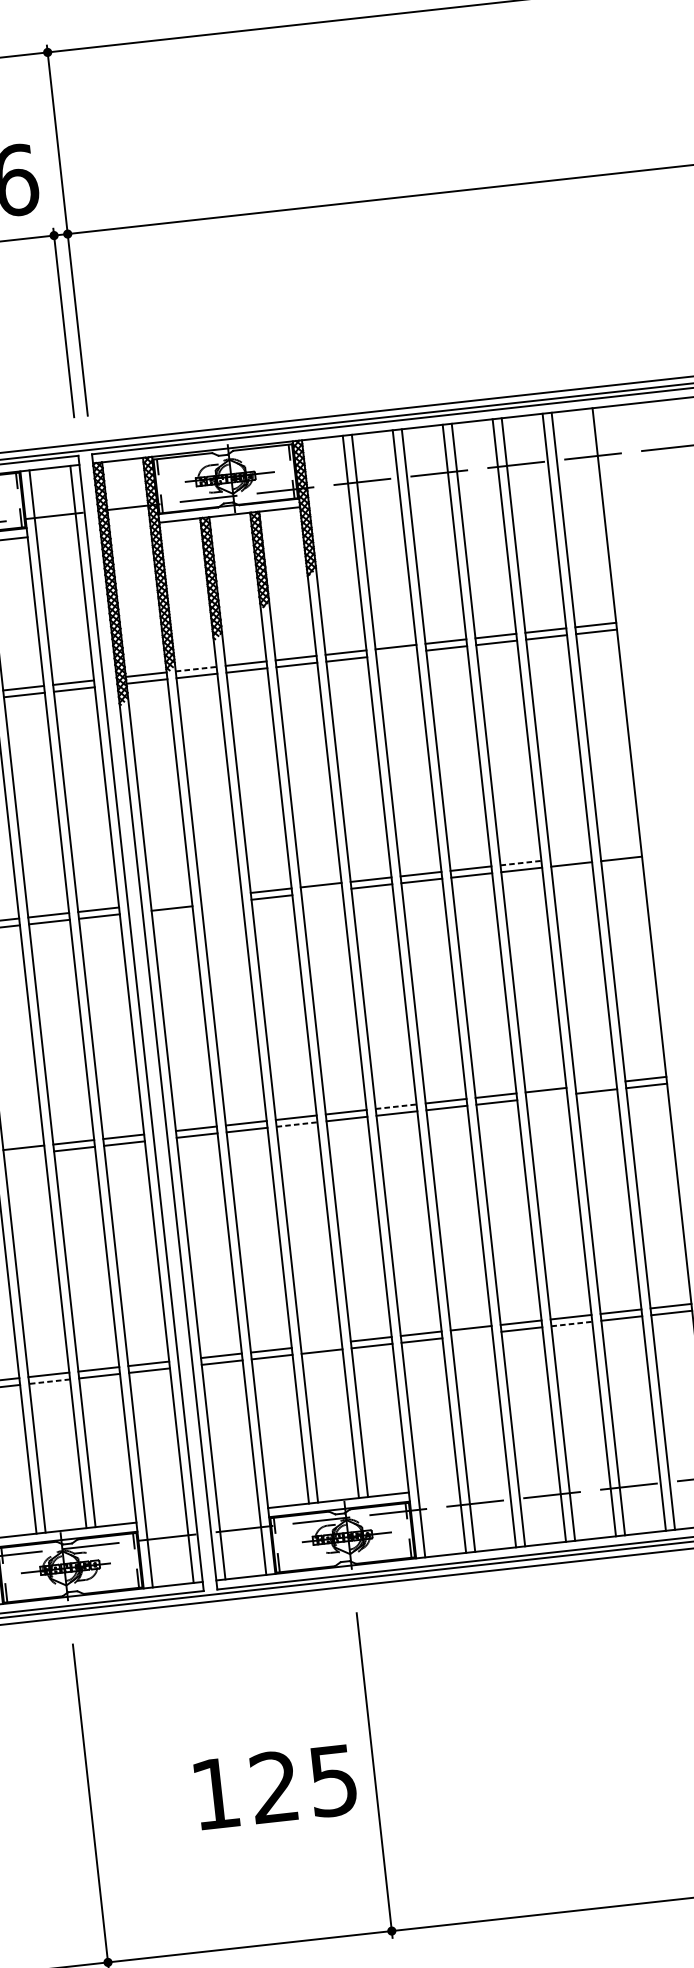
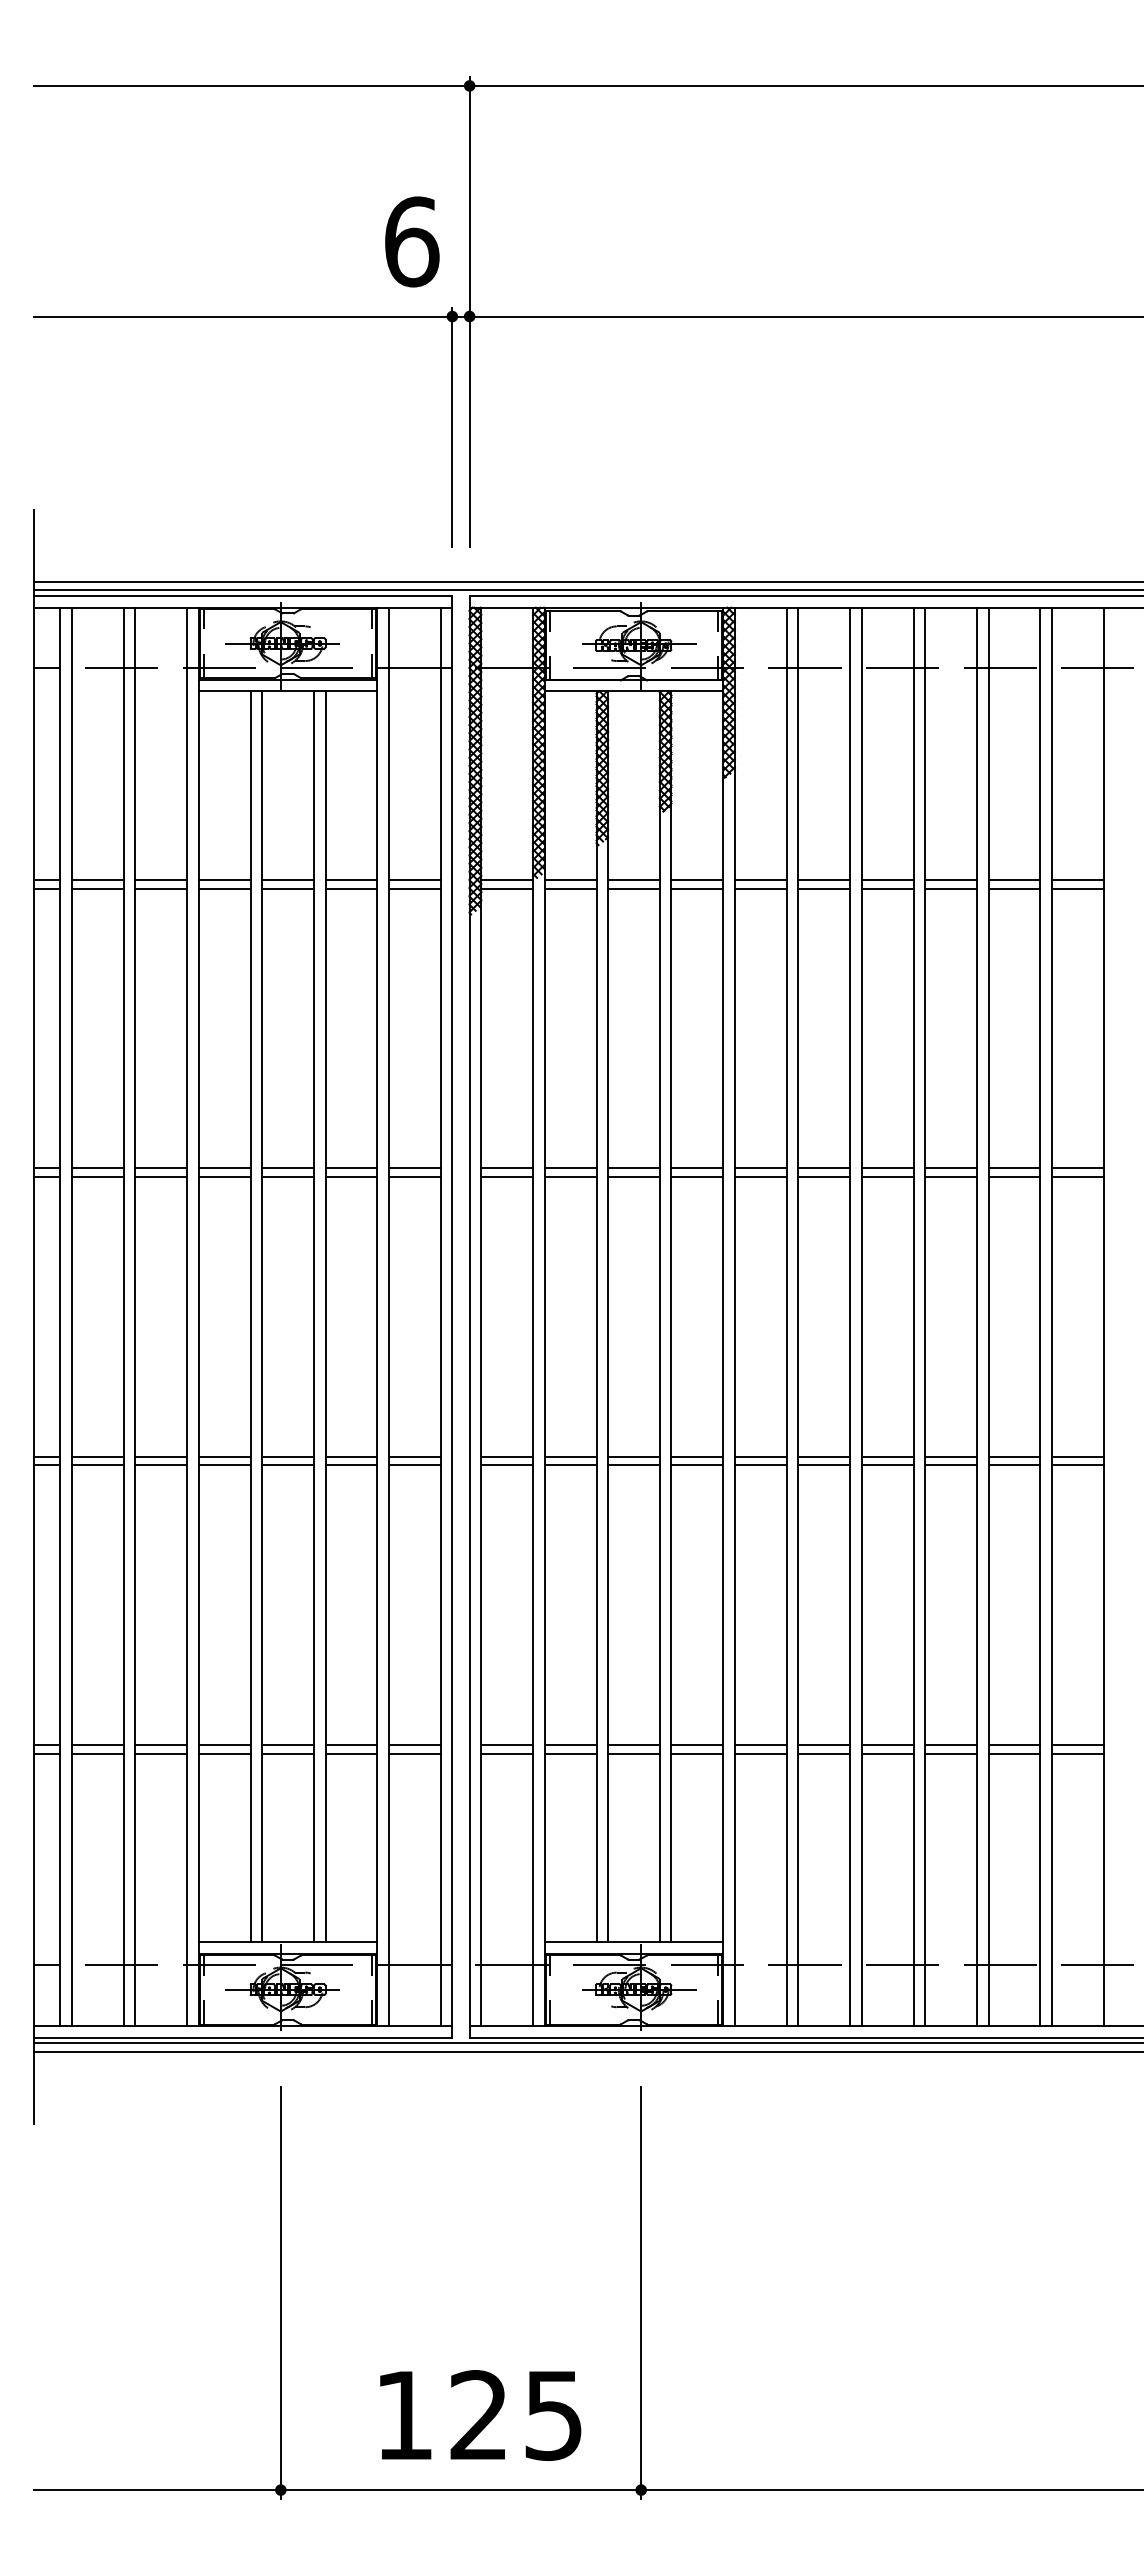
line: (396, 653) -> (824, 888), added
line: (196, 669) -> (570, 880), dashed -> solid
line: (620, 852) -> (1077, 1168), added
line: (570, 857) -> (1014, 1168), added
line: (521, 863) -> (951, 1168), dashed -> solid
line: (322, 892) -> (697, 1177), added
line: (221, 896) -> (570, 1168), added
line: (171, 901) -> (507, 1168), added
line: (222, 903) -> (570, 1177), added
line: (595, 1084) -> (1014, 1456), added
line: (547, 1097) -> (951, 1465), added
line: (395, 1106) -> (760, 1456), dashed -> solid
line: (296, 1124) -> (633, 1465), dashed -> solid
line: (24, 1154) -> (288, 1465), added
line: (572, 1323) -> (951, 1753), dashed -> solid
line: (472, 1334) -> (824, 1753), added
line: (320, 1344) -> (633, 1744), added
line: (49, 1381) -> (288, 1753), dashed -> solid
text: (275, 1787) -> (480, 2415), moved

